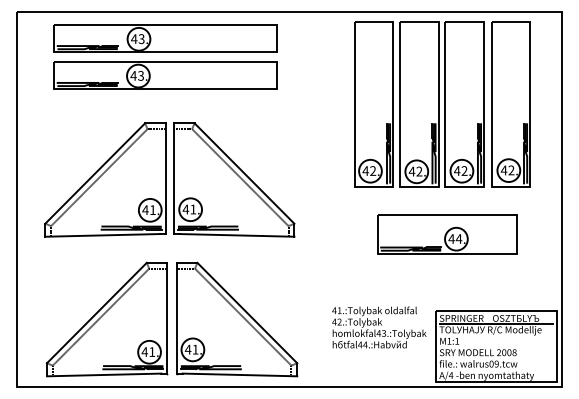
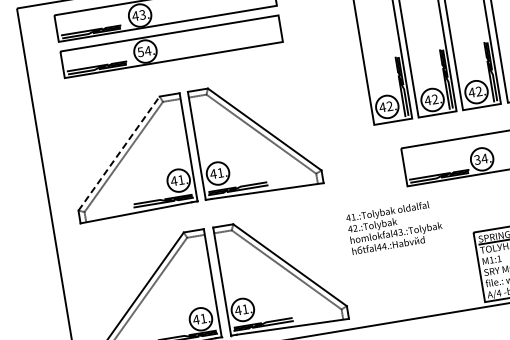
text: (137, 75) -> (144, 51), 43. -> 54.
line: (95, 173) -> (119, 153), solid -> dashed
text: (451, 238) -> (477, 159), 44. -> 34.
text: (379, 327) -> (395, 227), moved

